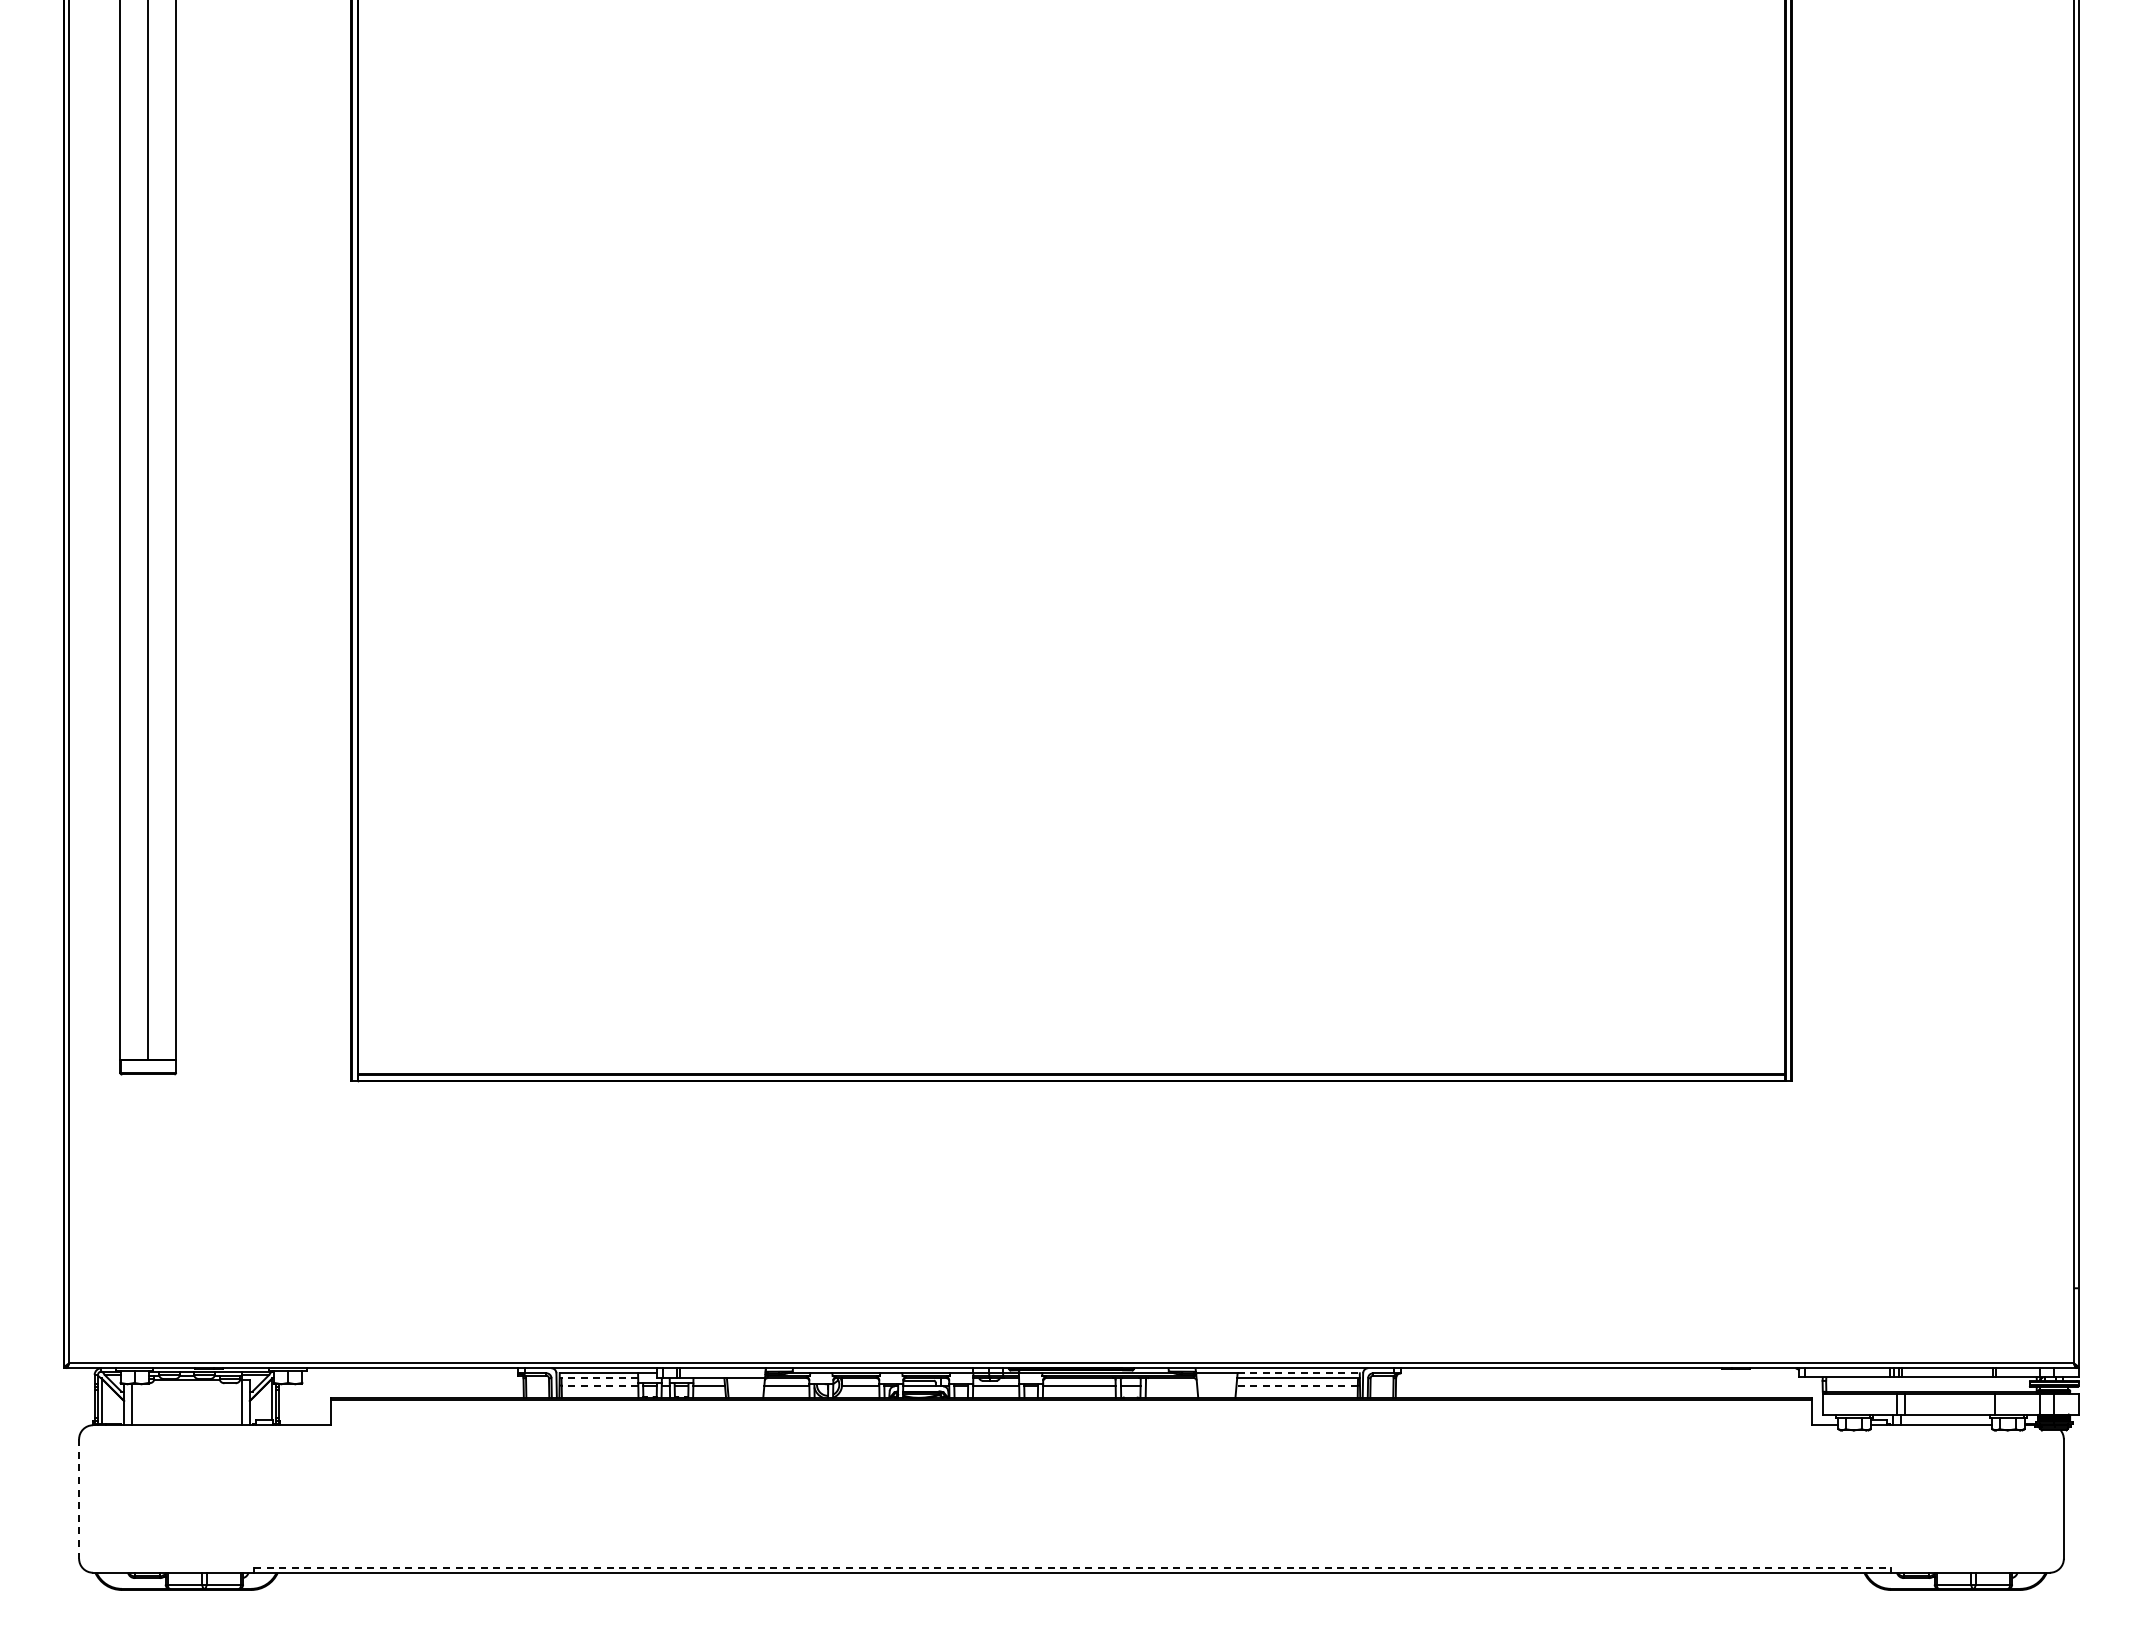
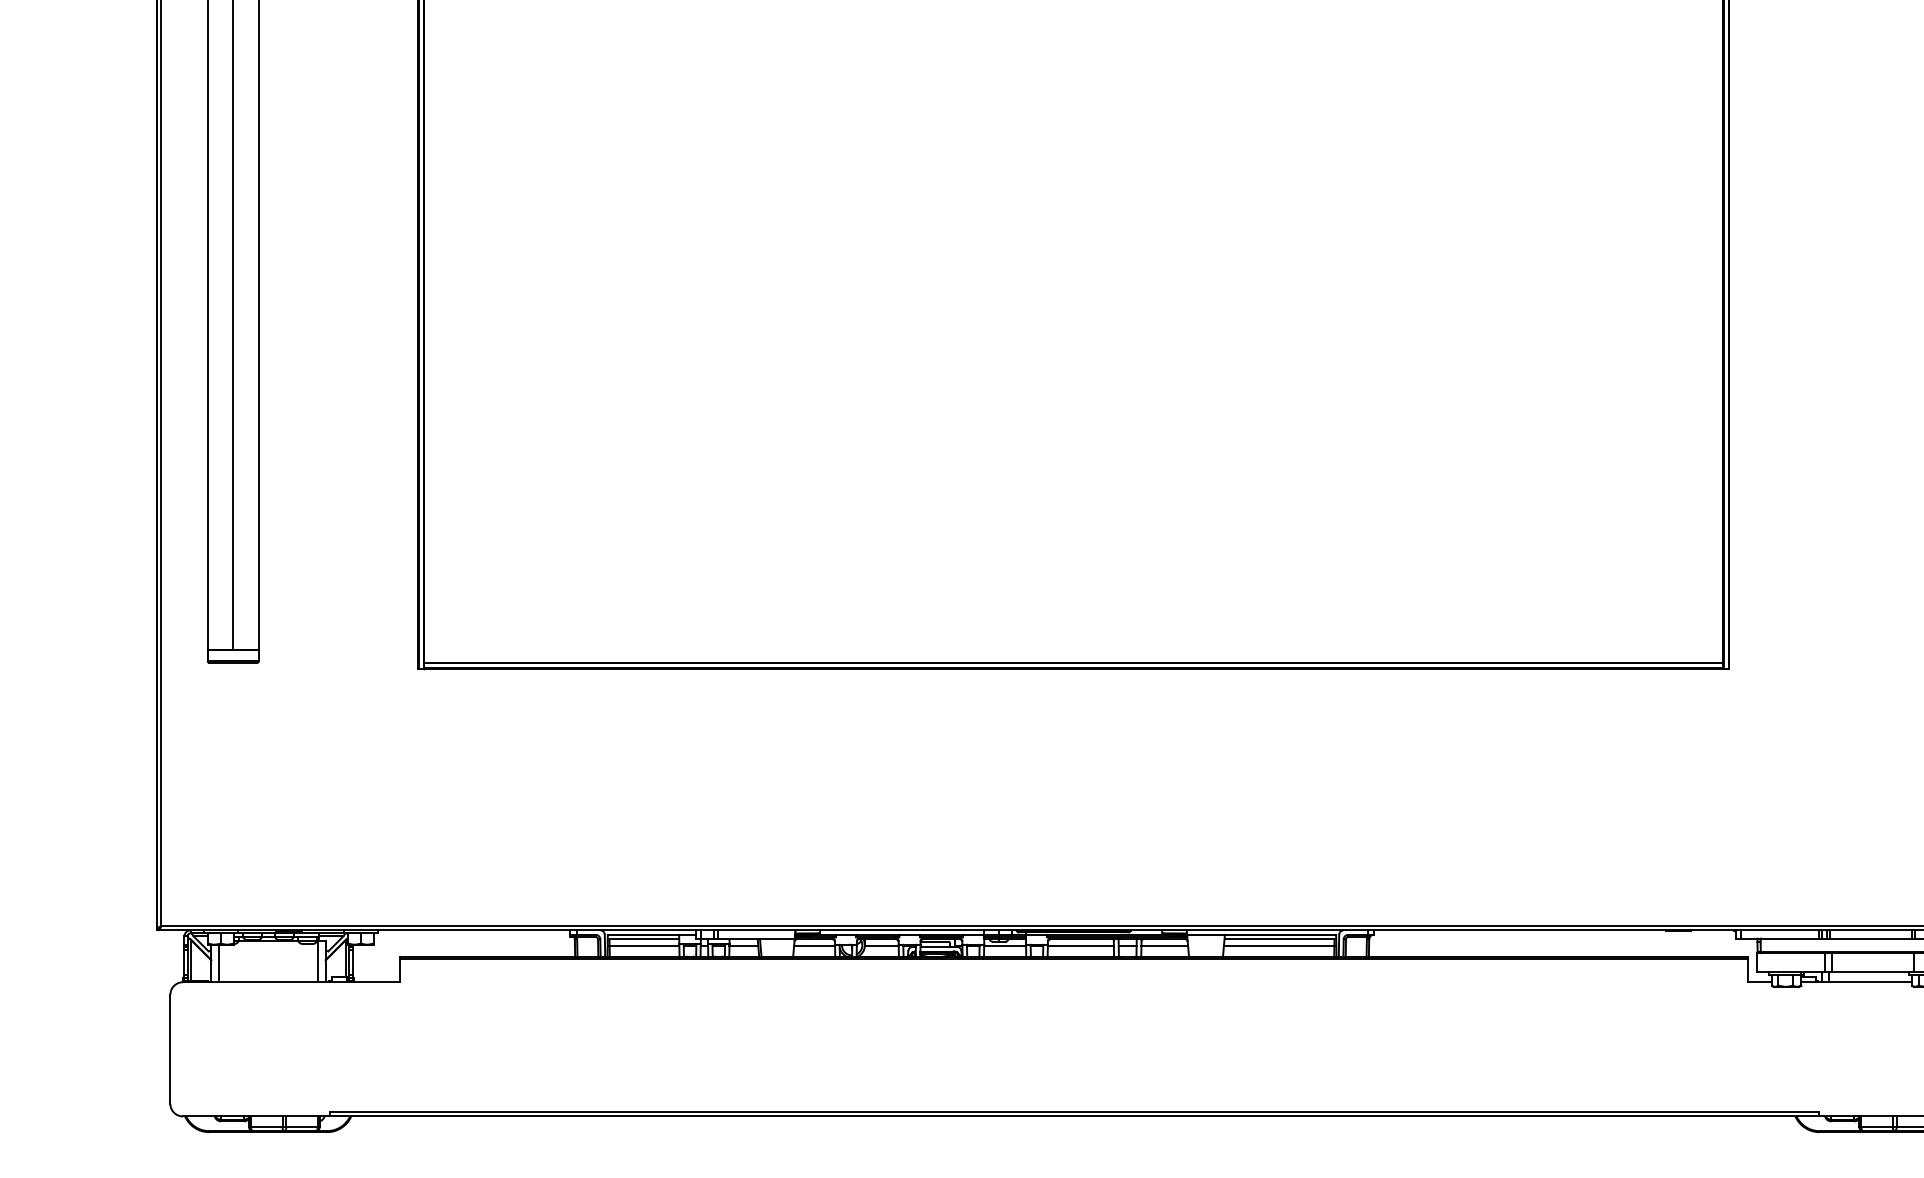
line: (1299, 1373) -> (1281, 935), dashed -> solid
line: (598, 1378) -> (643, 939), dashed -> solid
line: (599, 1385) -> (644, 946), dashed -> solid
line: (1171, 1385) -> (1164, 946), added
line: (1297, 1385) -> (1279, 946), dashed -> solid
line: (79, 1499) -> (170, 1049), dashed -> solid
line: (1072, 1567) -> (1074, 1111), dashed -> solid

